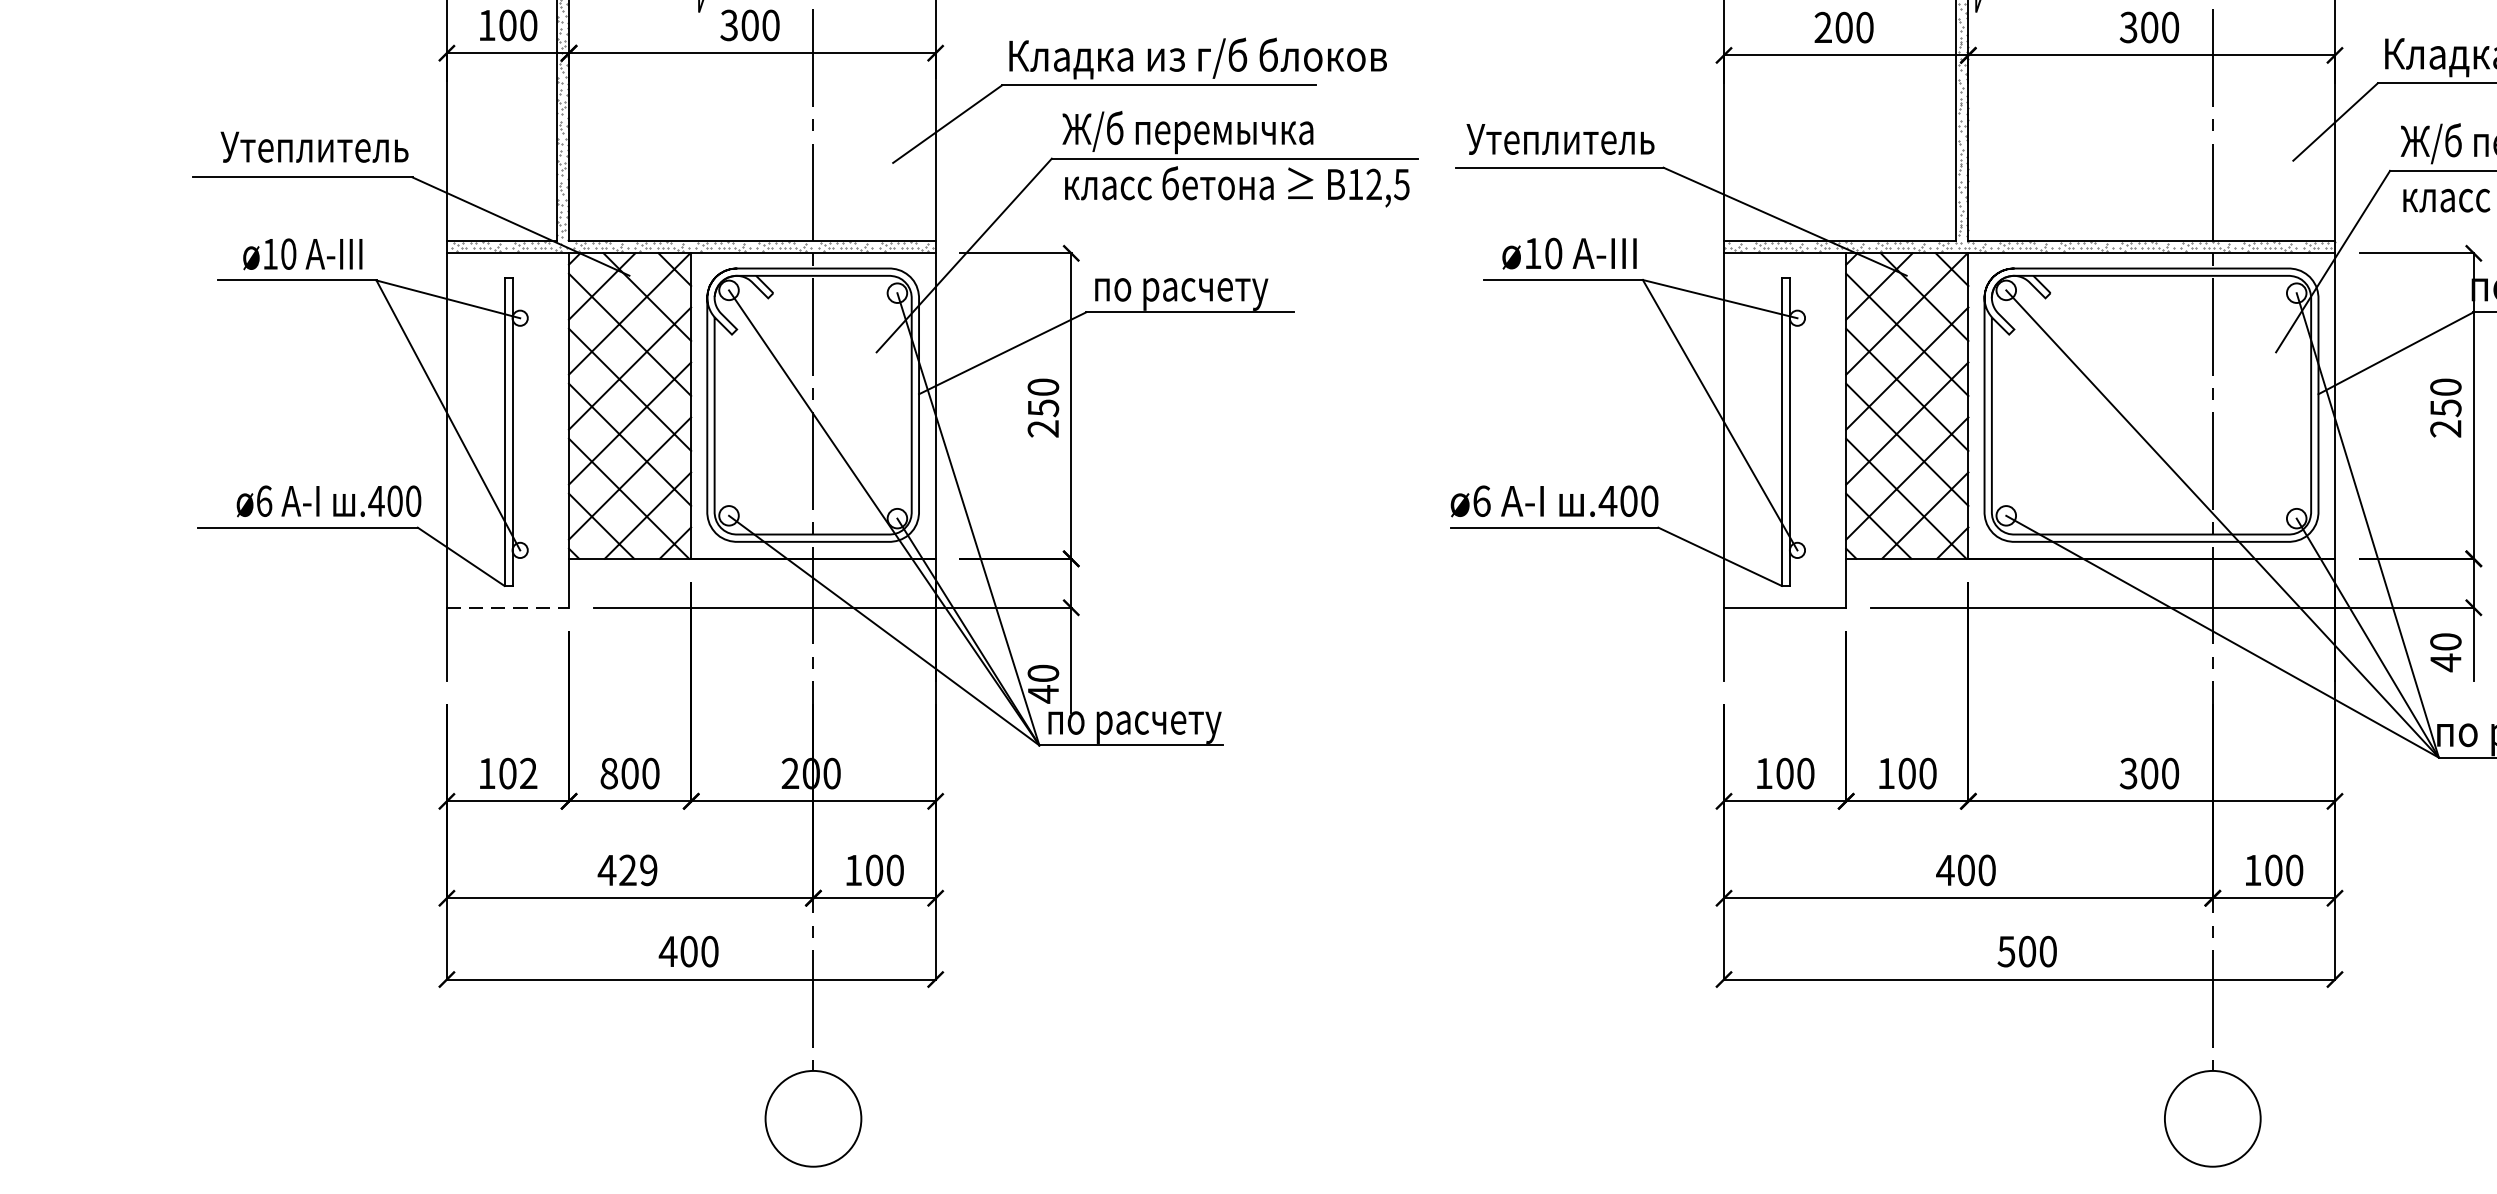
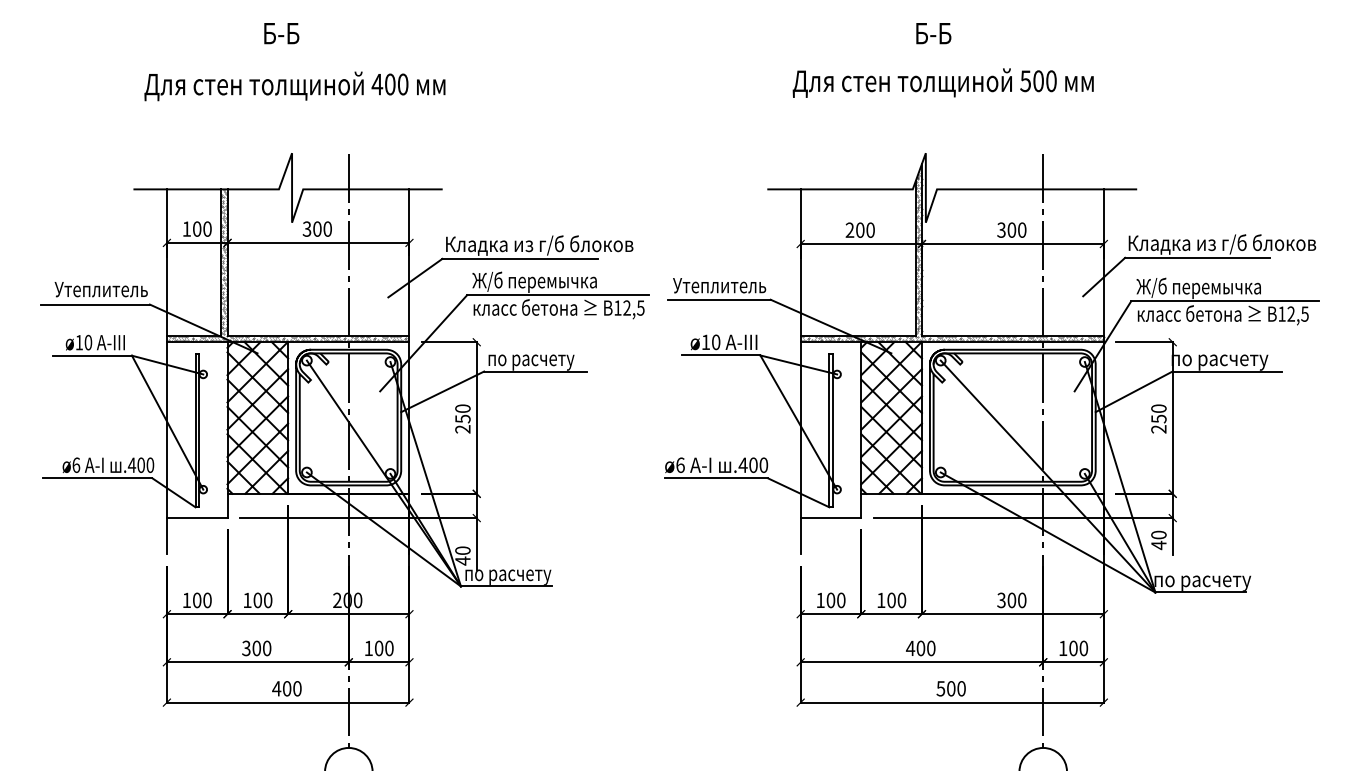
line: (508, 608) -> (197, 518), dashed -> solid
text: (528, 773) -> (207, 600), 102 -> 100
text: (609, 773) -> (247, 600), 800 -> 100
text: (627, 870) -> (256, 648), 429 -> 300

